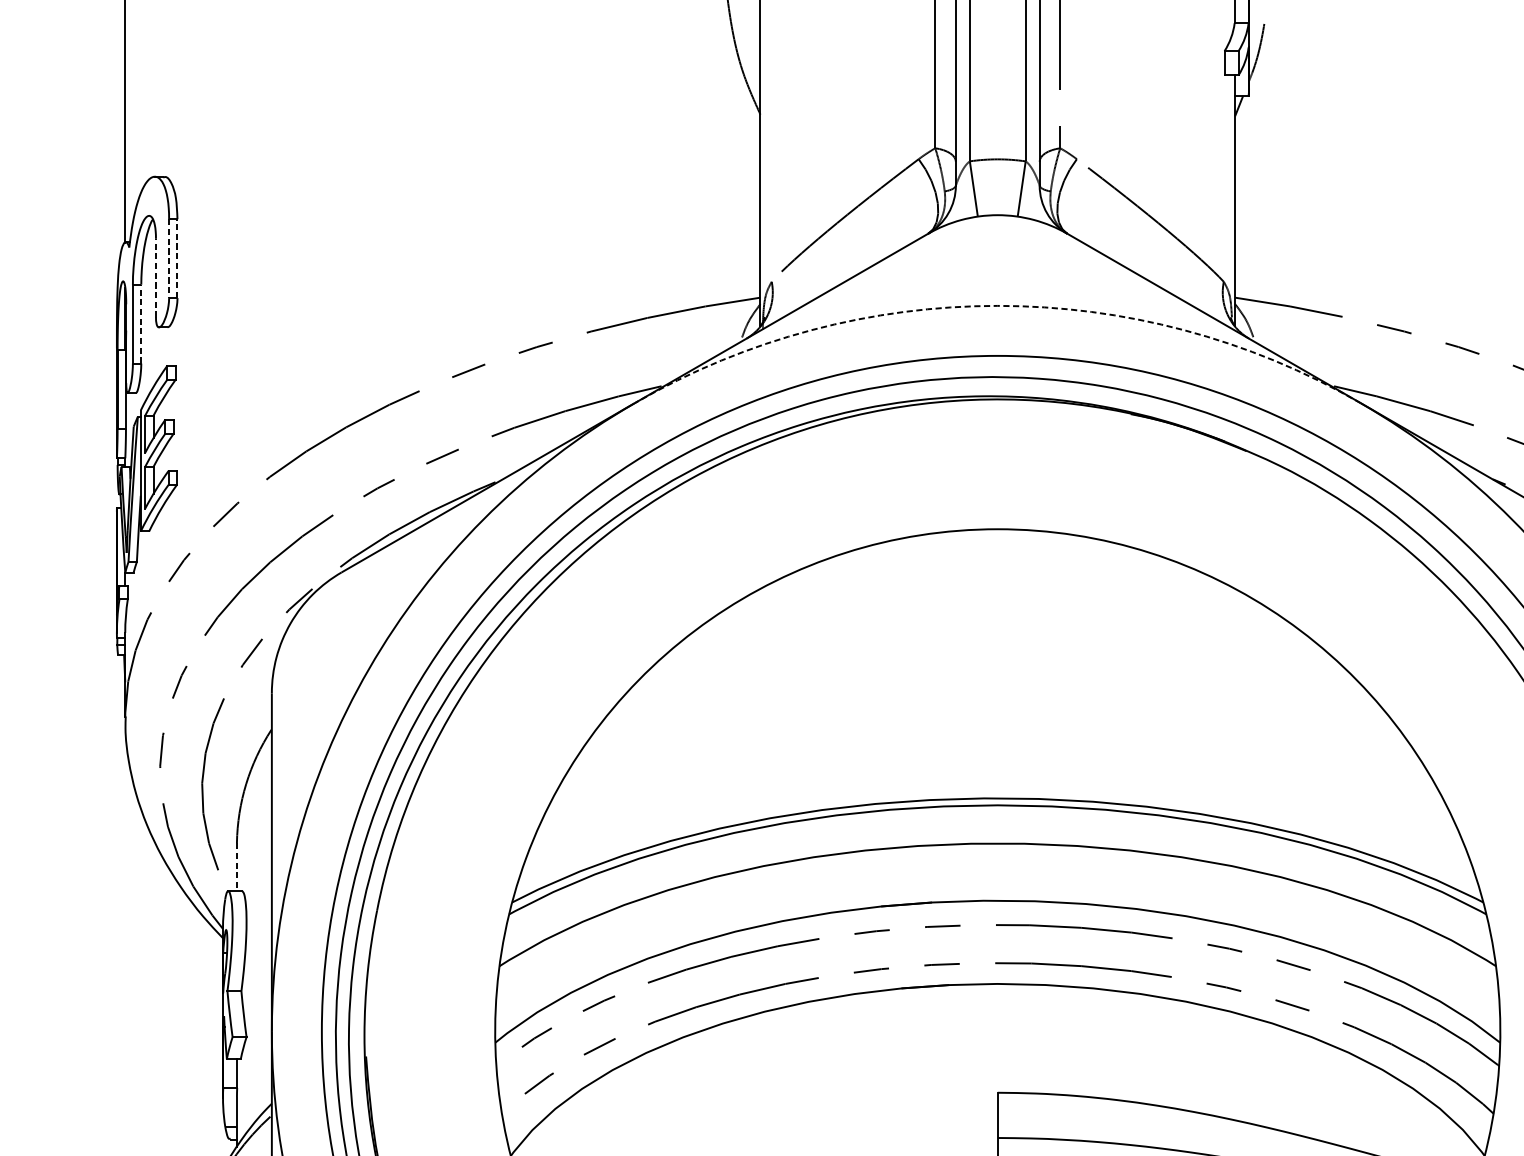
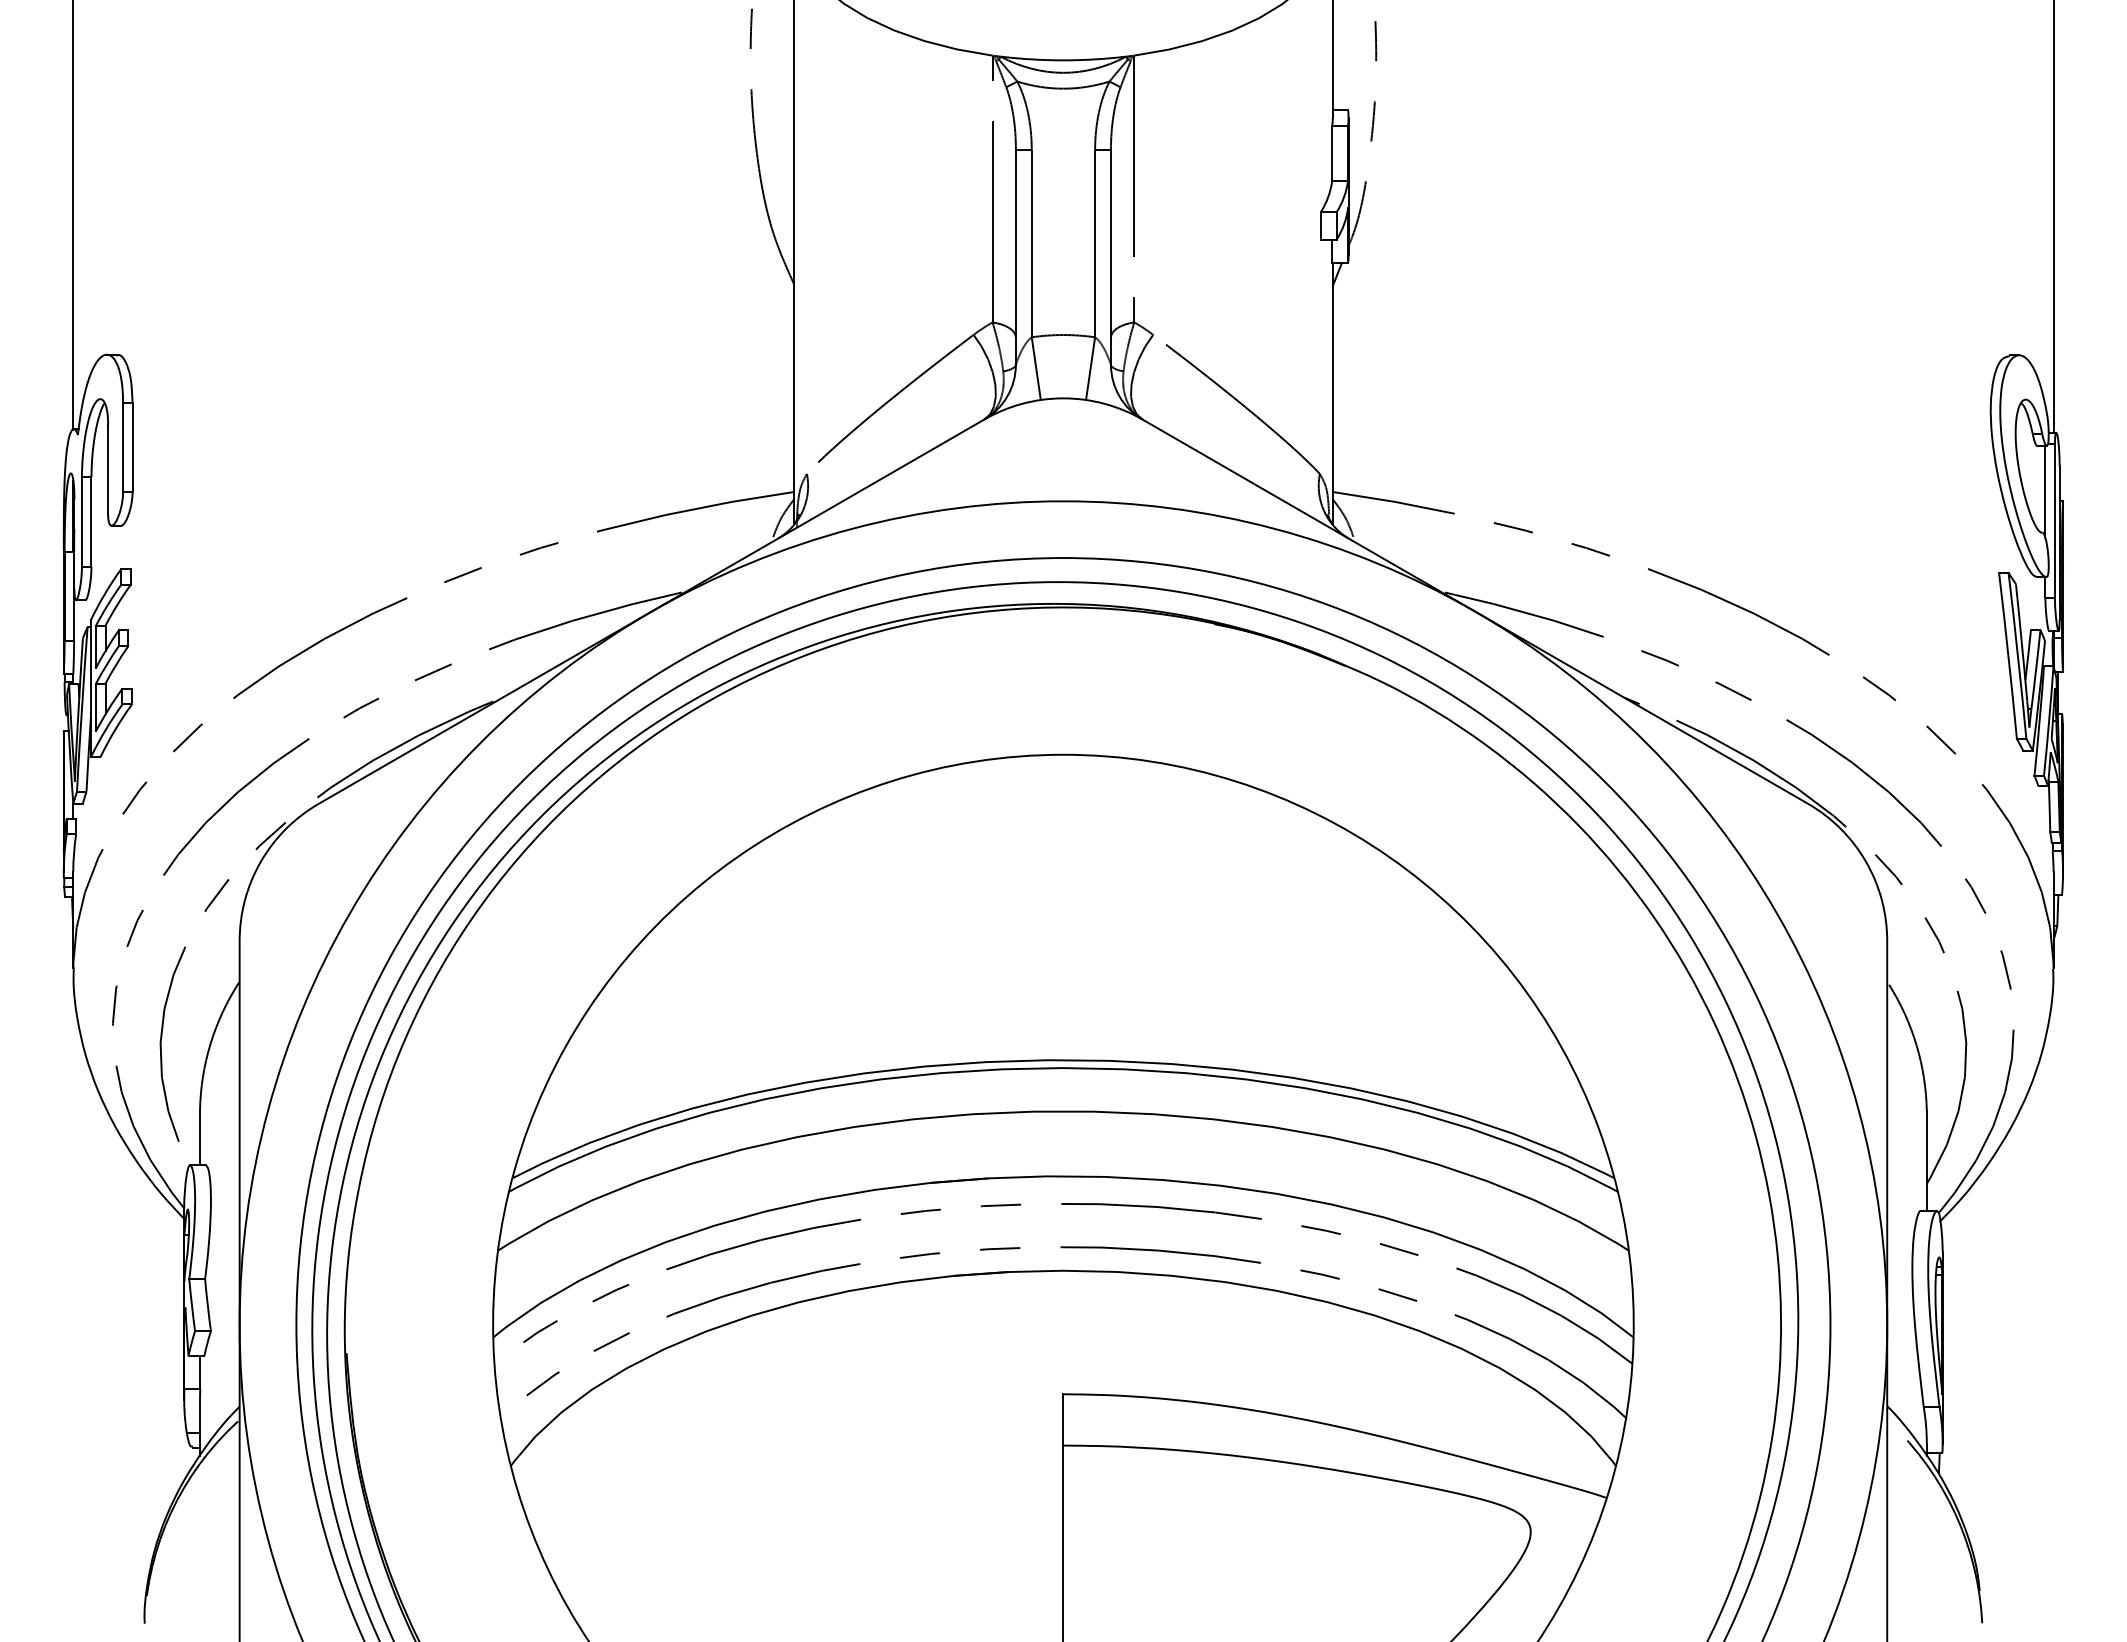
line: (169, 258) -> (123, 447), dashed -> solid
line: (177, 258) -> (132, 447), dashed -> solid
line: (156, 277) -> (108, 469), dashed -> solid
arc: (997, 306) -> (1063, 501), dashed -> solid
line: (141, 324) -> (91, 522), dashed -> solid
line: (237, 867) -> (200, 1138), dashed -> solid

